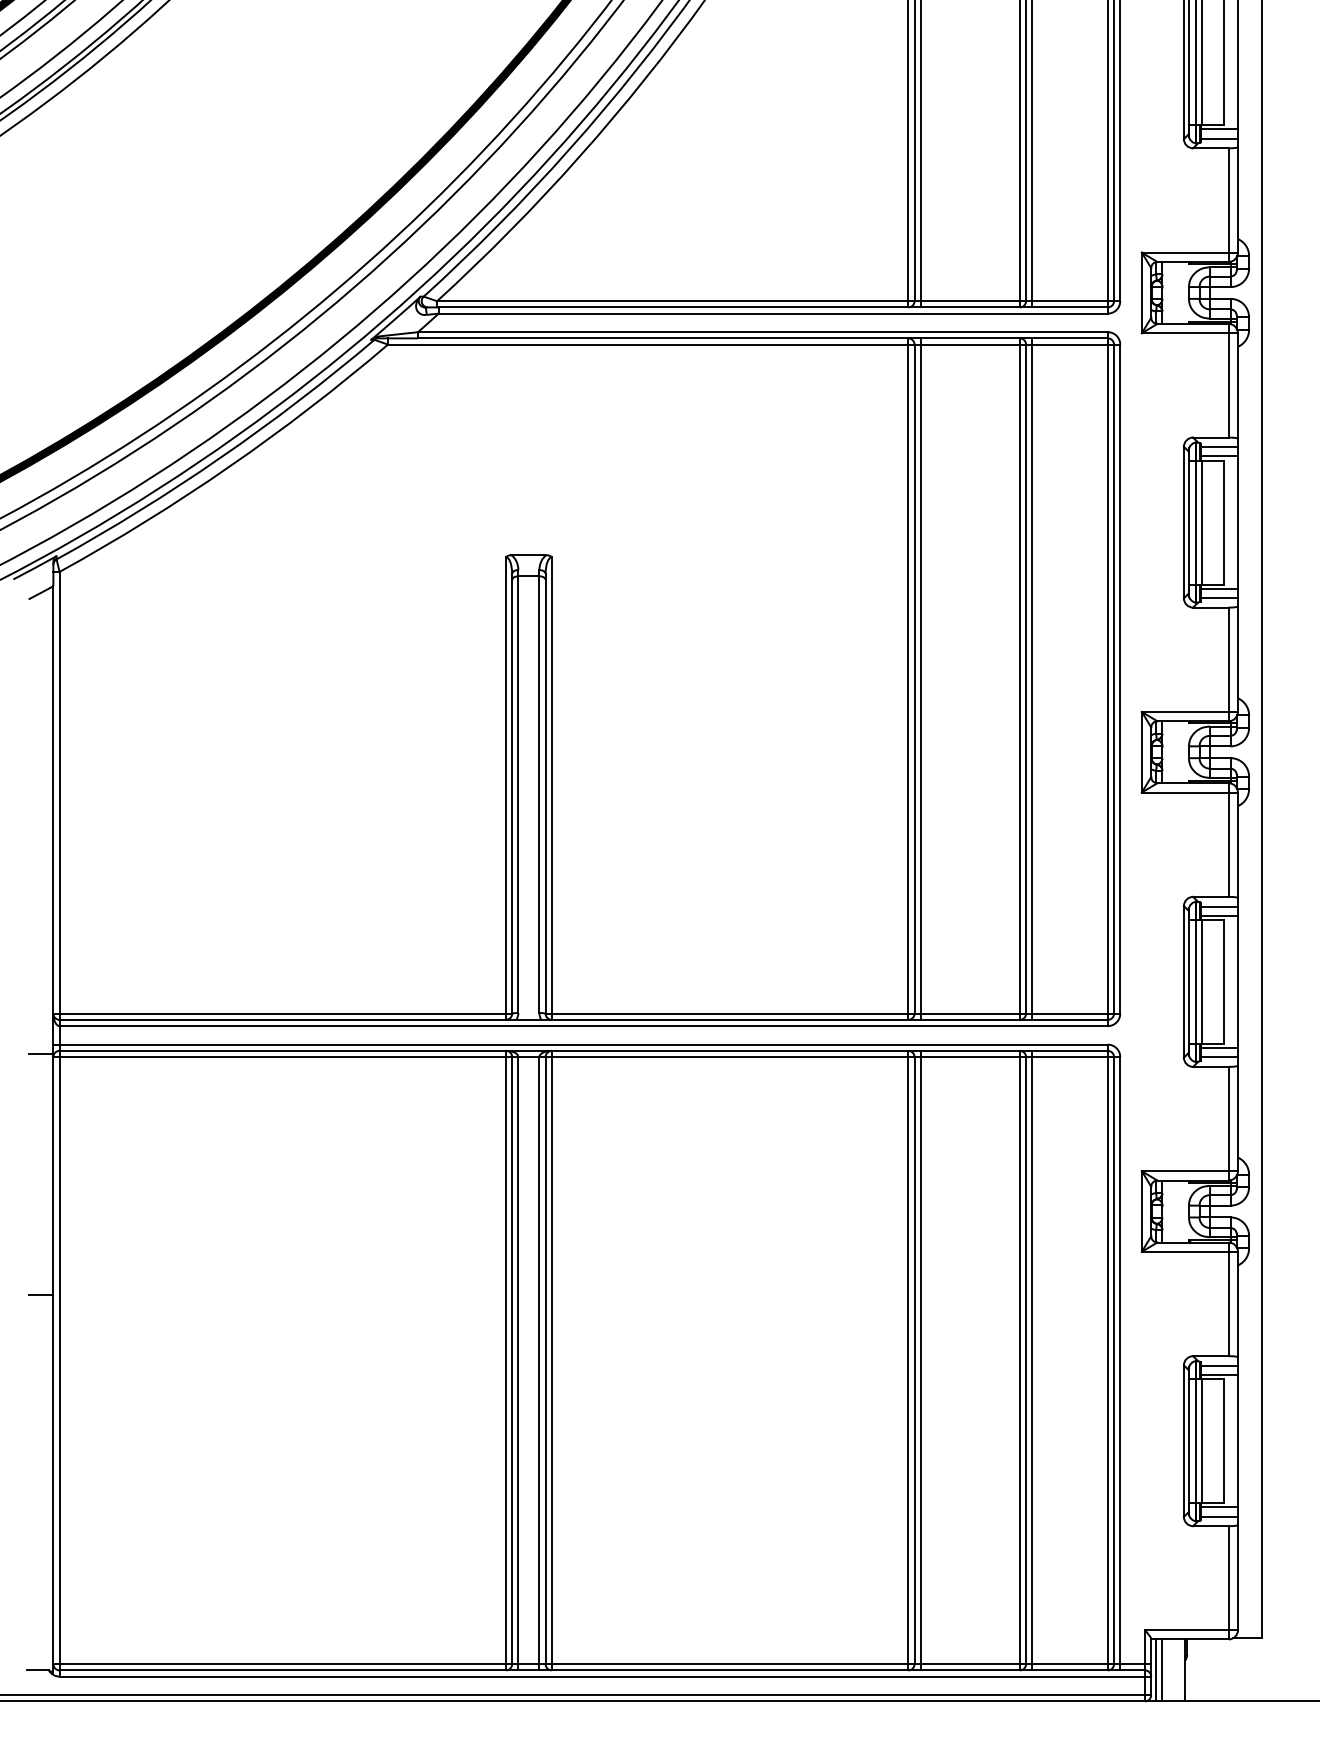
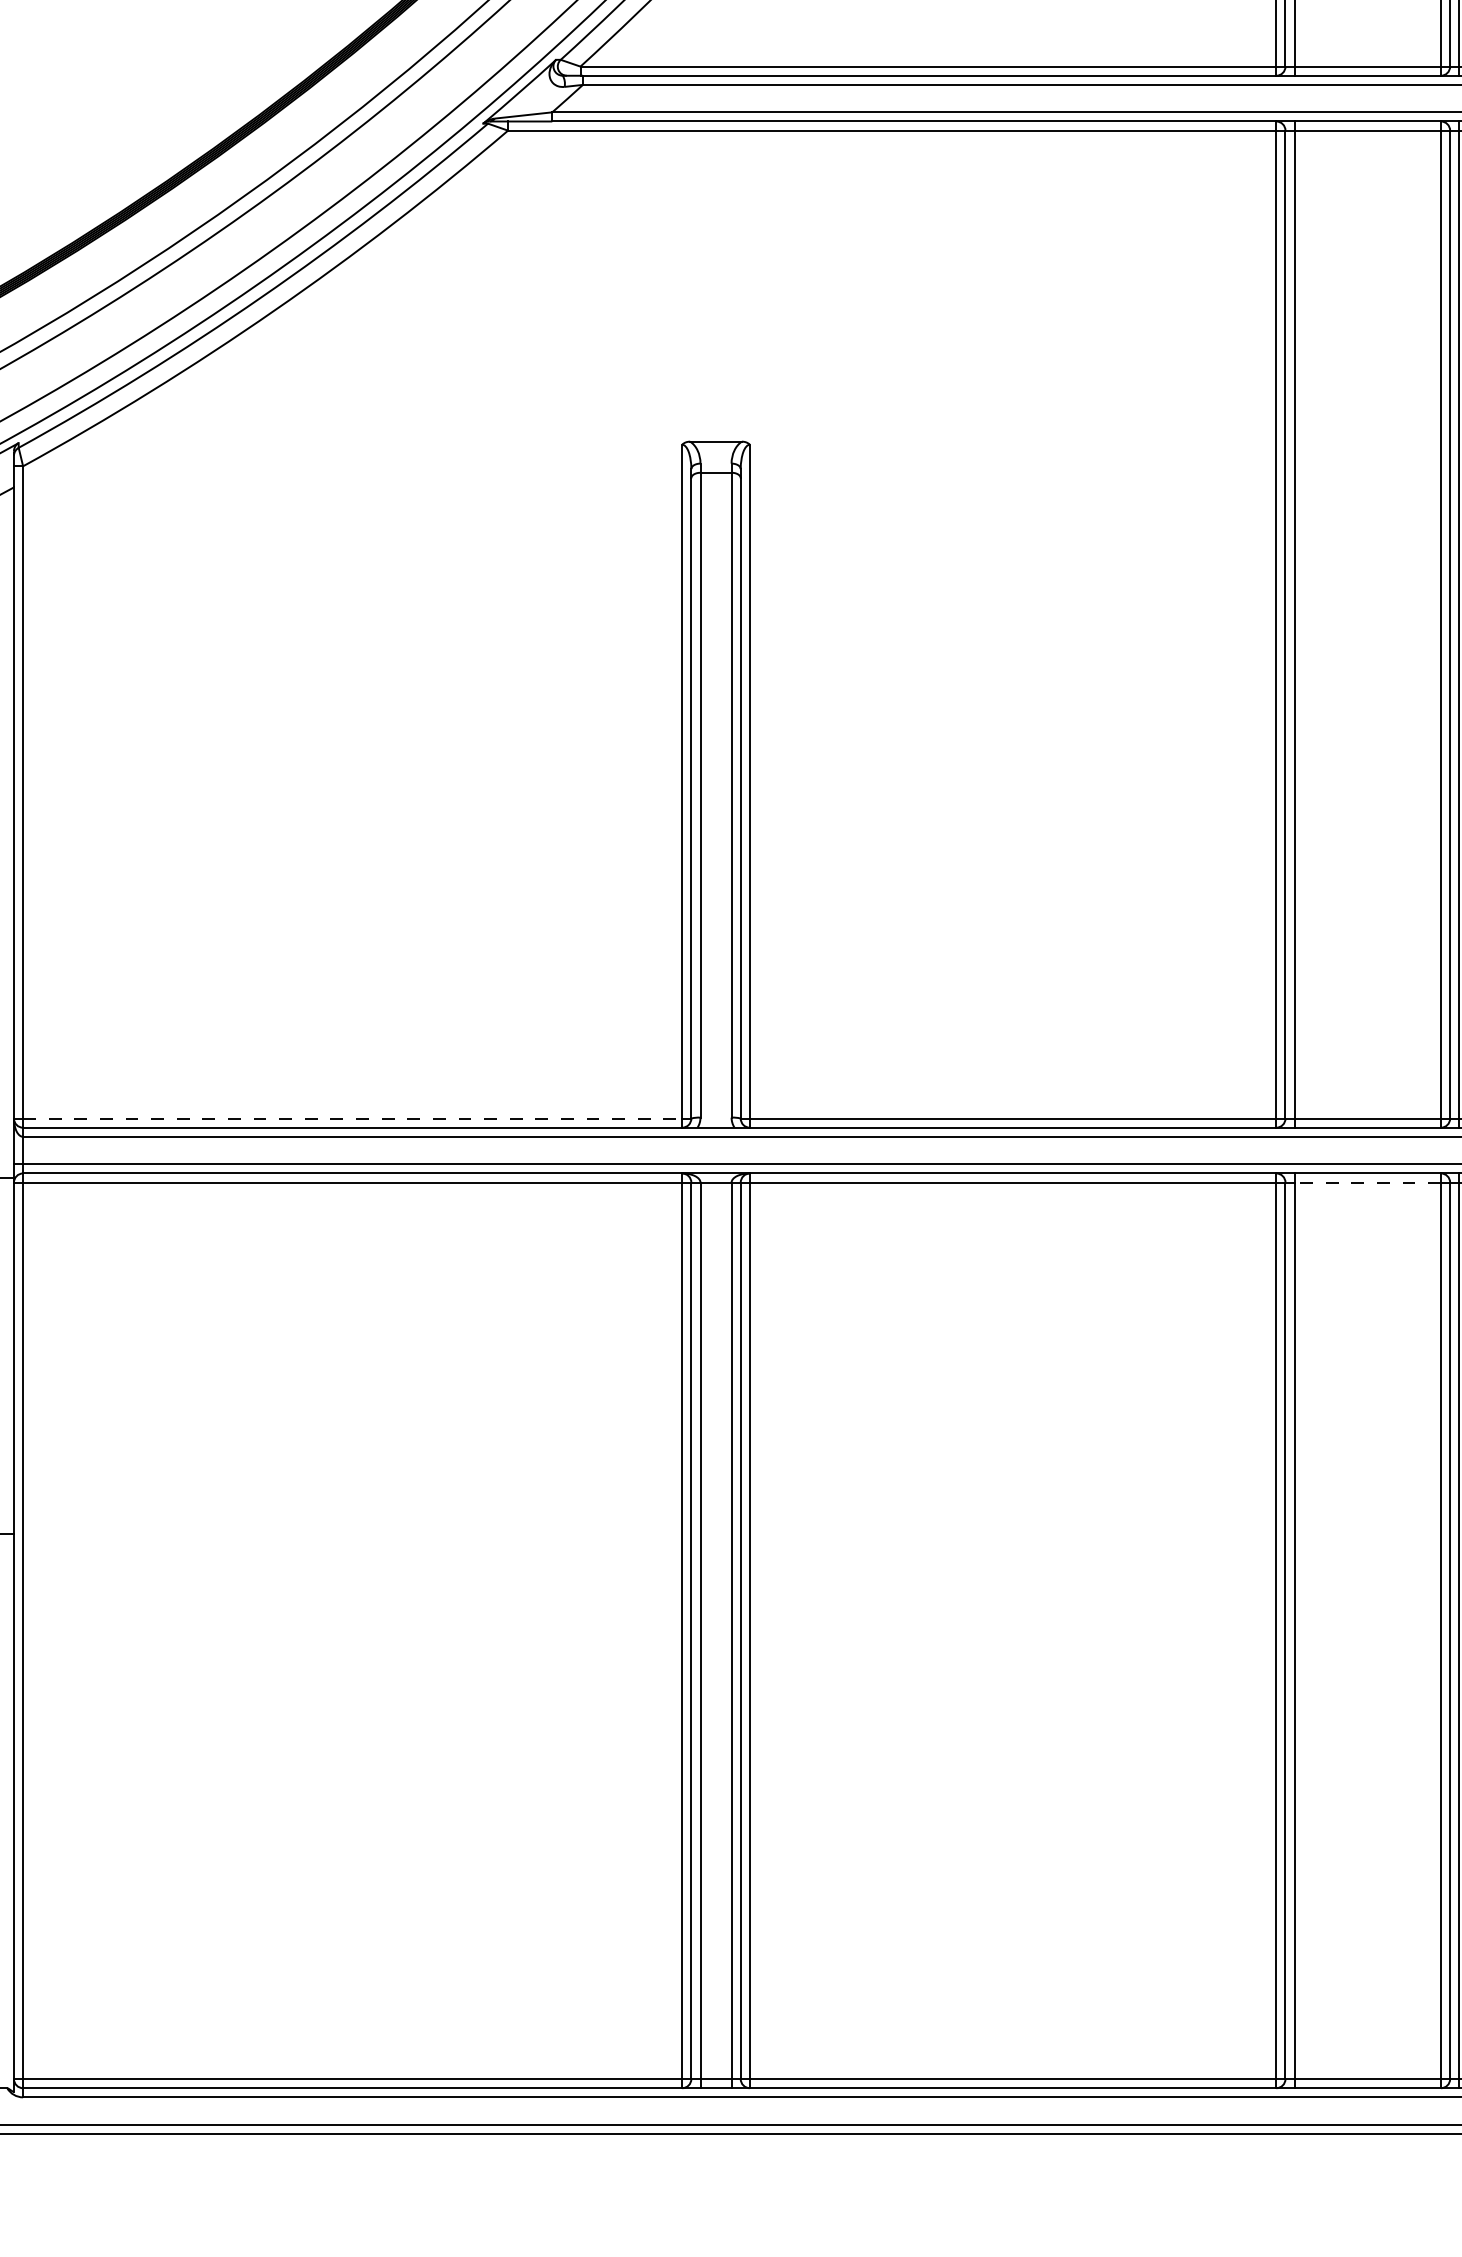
line: (283, 1013) -> (353, 1118), solid -> dashed
line: (970, 1057) -> (1368, 1183), solid -> dashed

